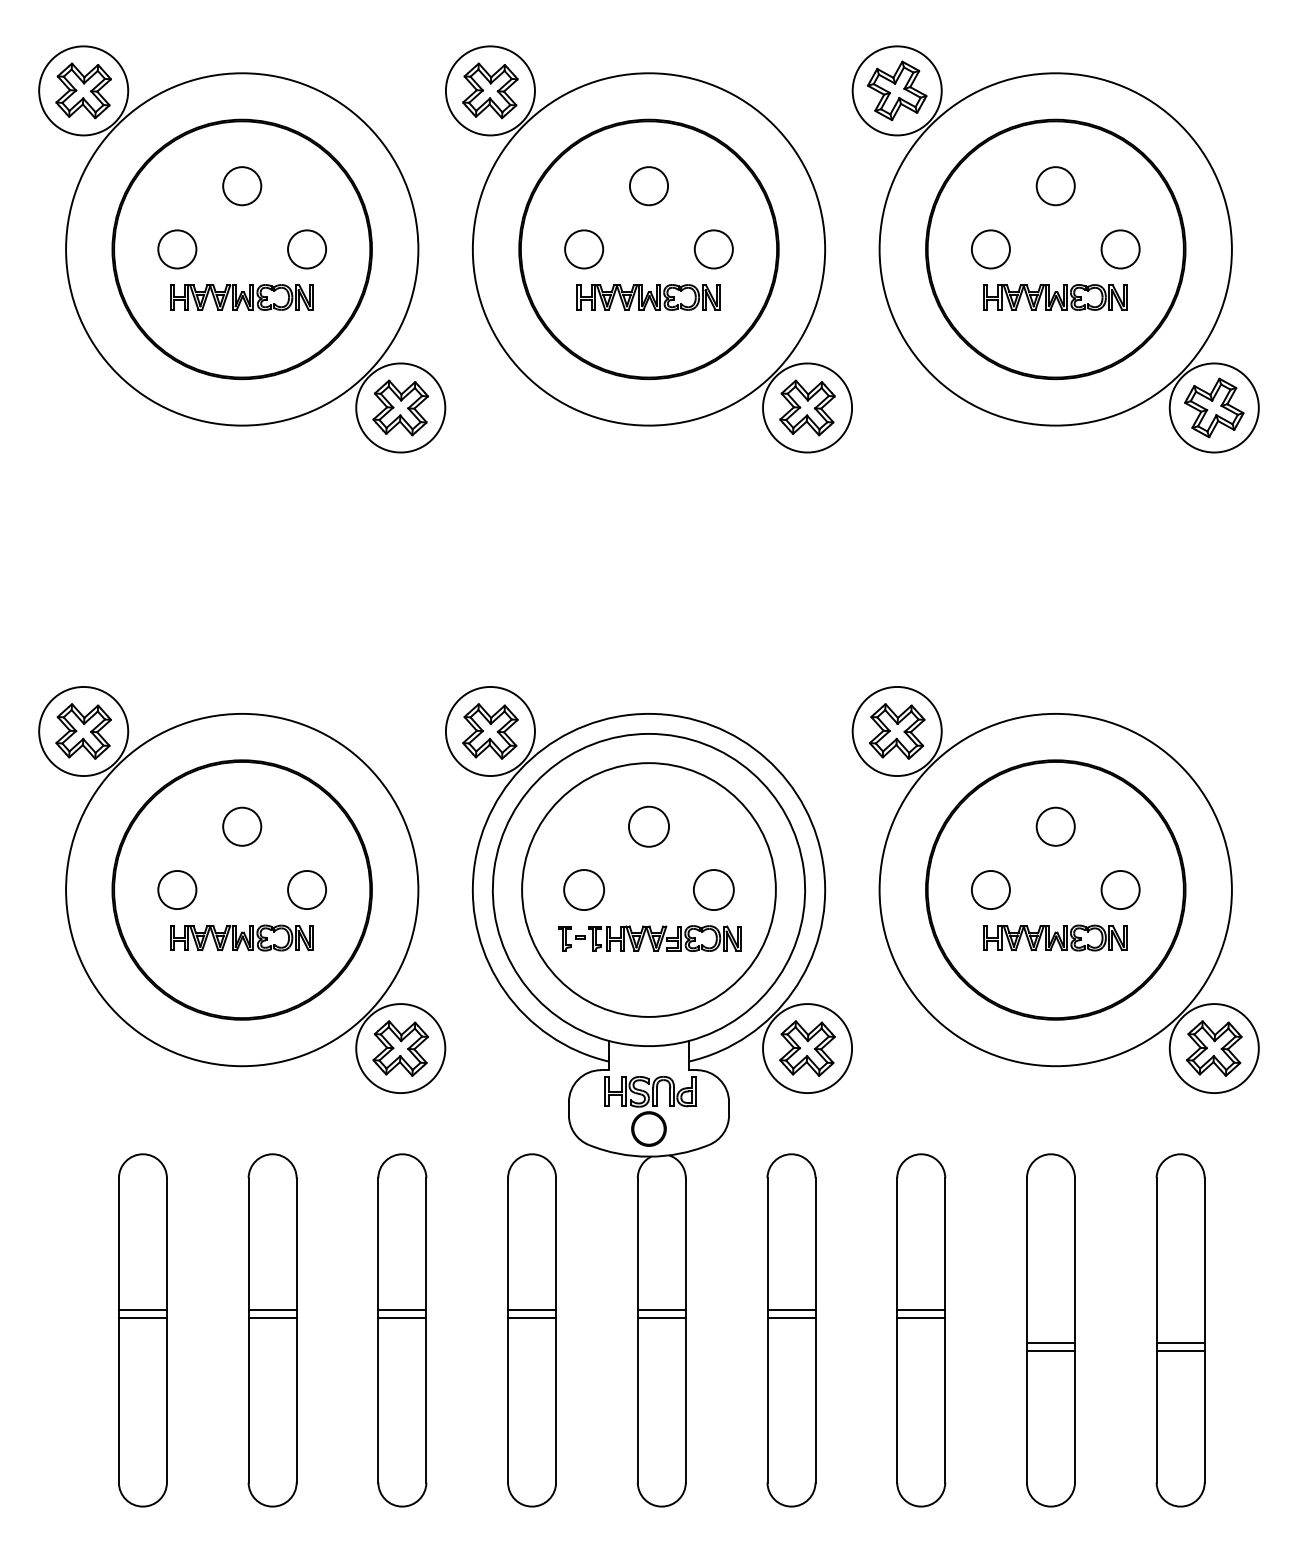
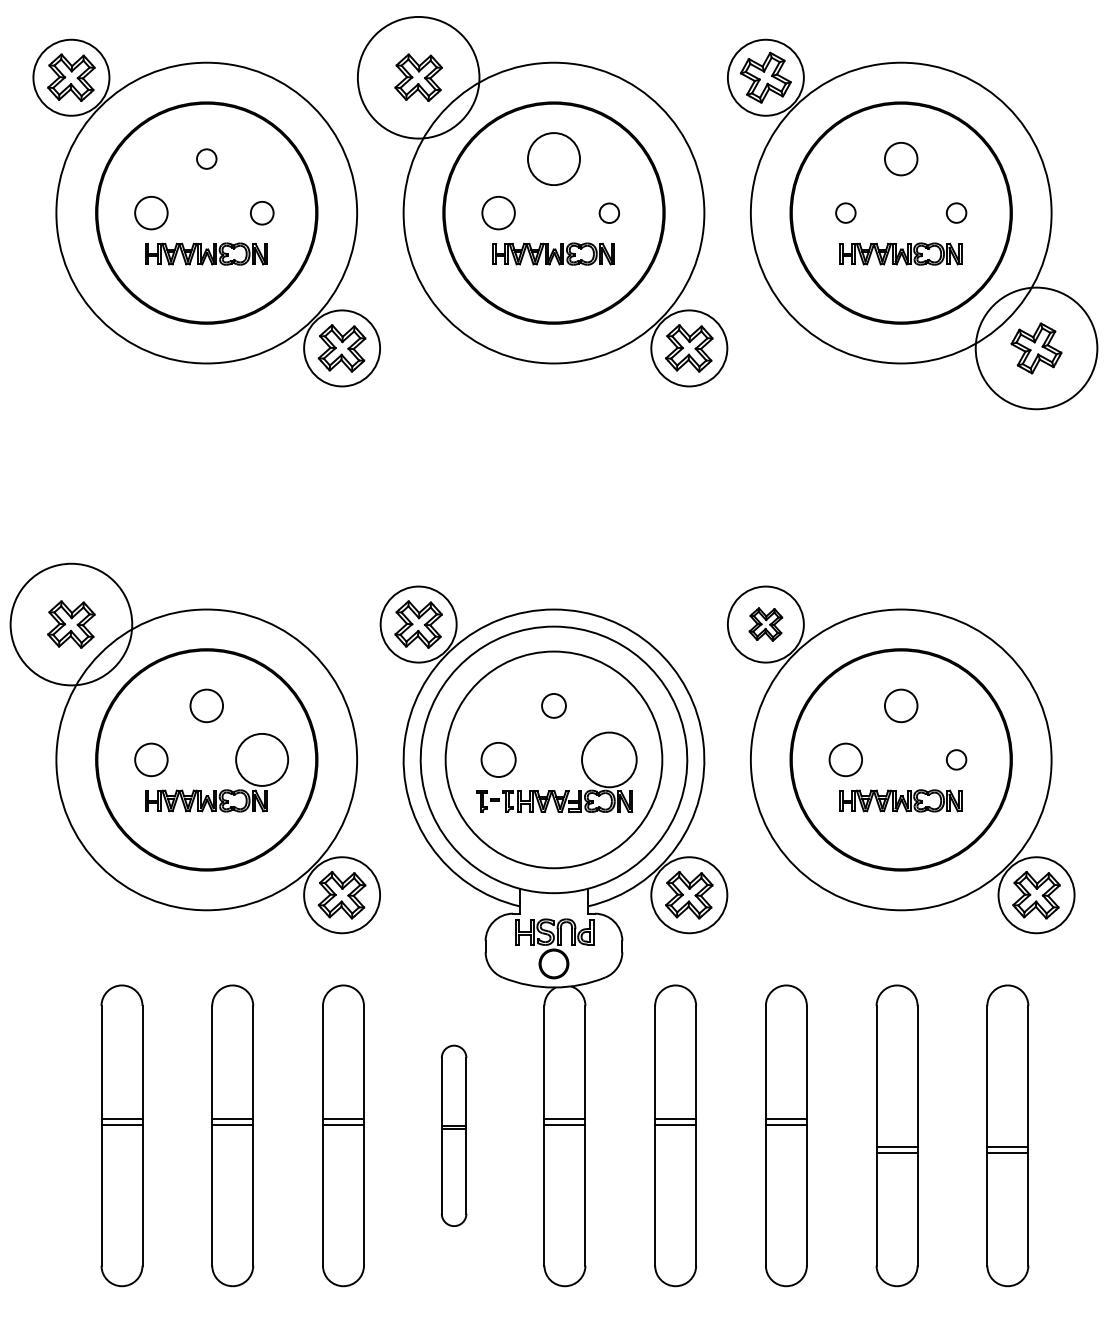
circle: (490, 90) -> (418, 77), size x1.6
circle: (241, 185) -> (206, 158), size x0.6
circle: (648, 185) -> (553, 158), size x1.6
circle: (990, 248) -> (845, 212), size x0.6
circle: (1120, 248) -> (956, 212), size x0.6
circle: (307, 249) -> (262, 213), size x0.7
circle: (714, 249) -> (609, 213), size x0.6
circle: (1214, 408) -> (1036, 348), size x1.6
circle: (83, 731) -> (71, 624), size x1.6
part: (896, 731) -> (765, 624), size x0.7
circle: (648, 826) -> (553, 705), size x0.7
circle: (306, 889) -> (261, 759), size x1.6
circle: (714, 889) -> (609, 759), size x1.6
circle: (1120, 889) -> (956, 759), size x0.6
part: (531, 1330) -> (453, 1135), size x0.6

